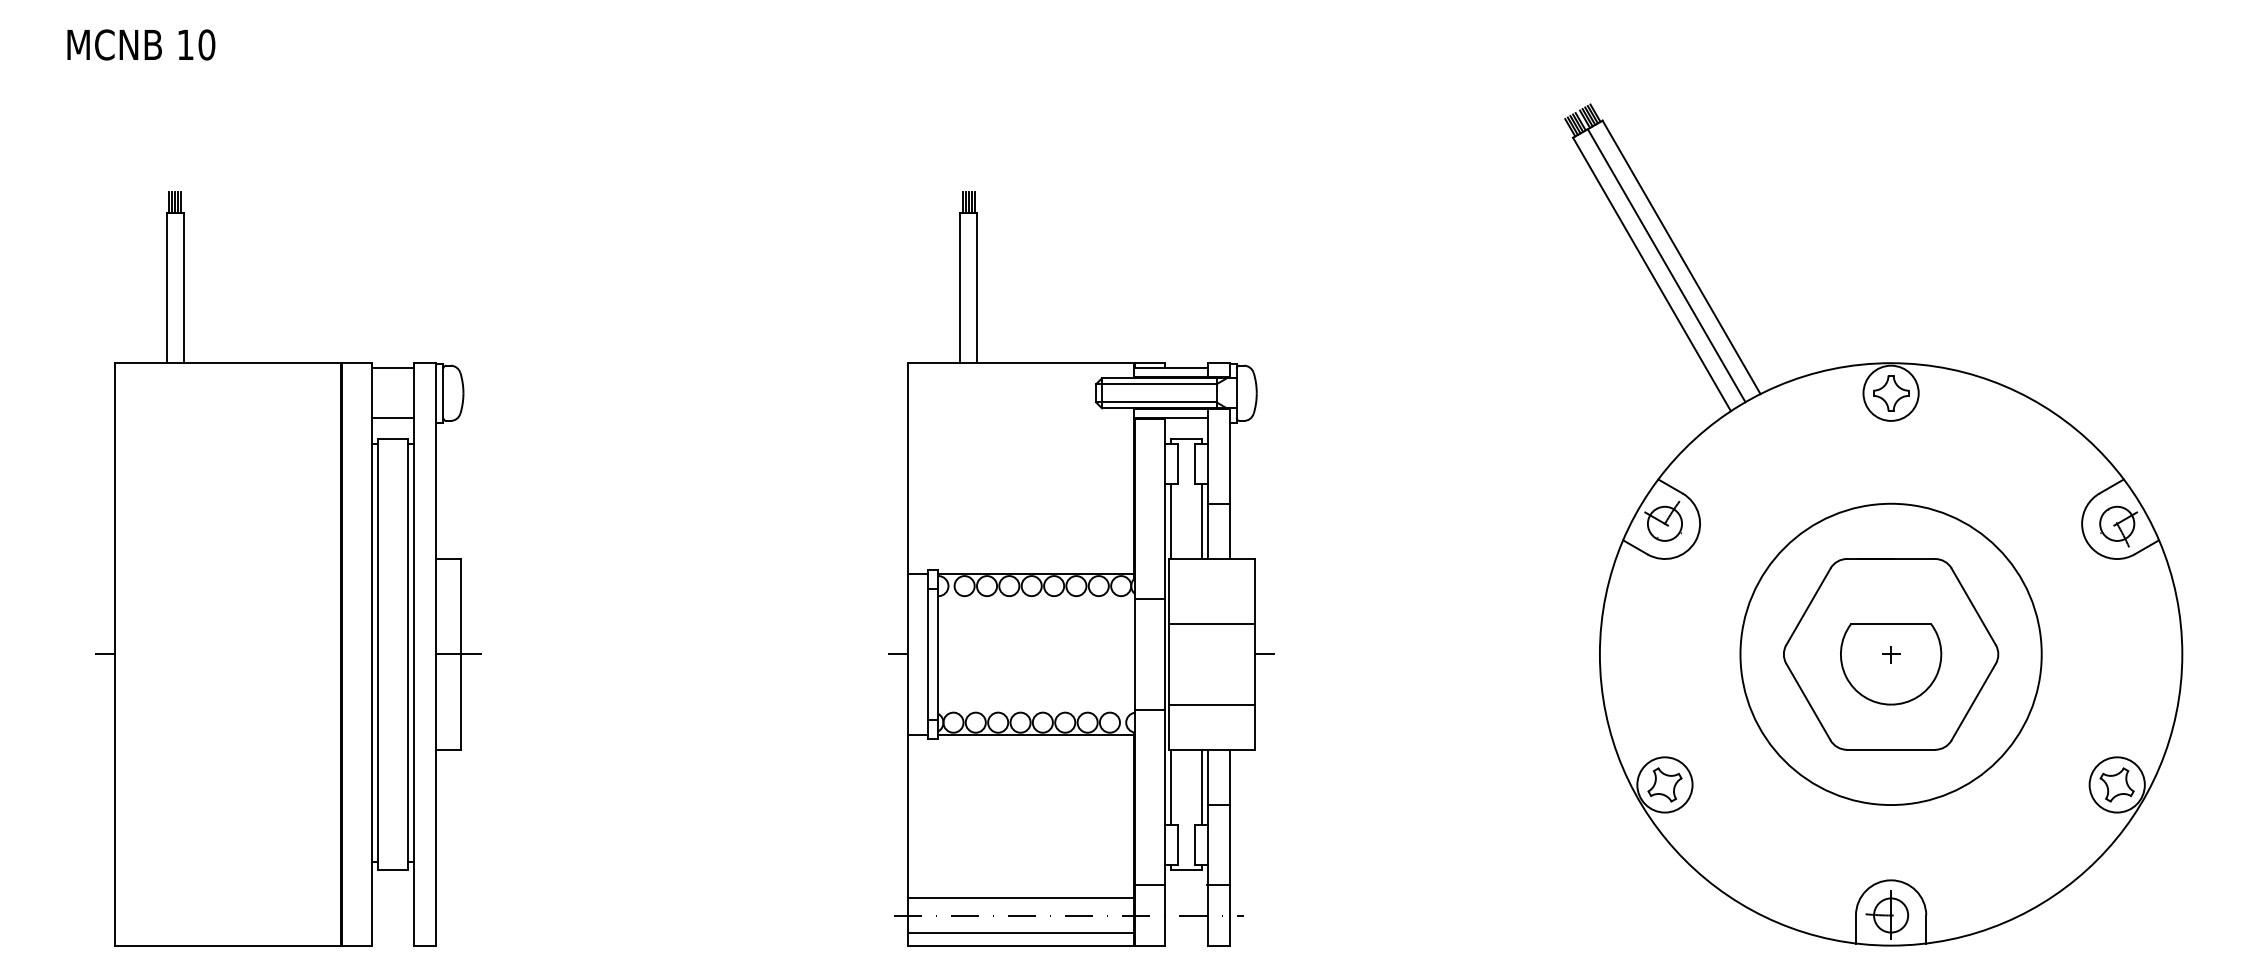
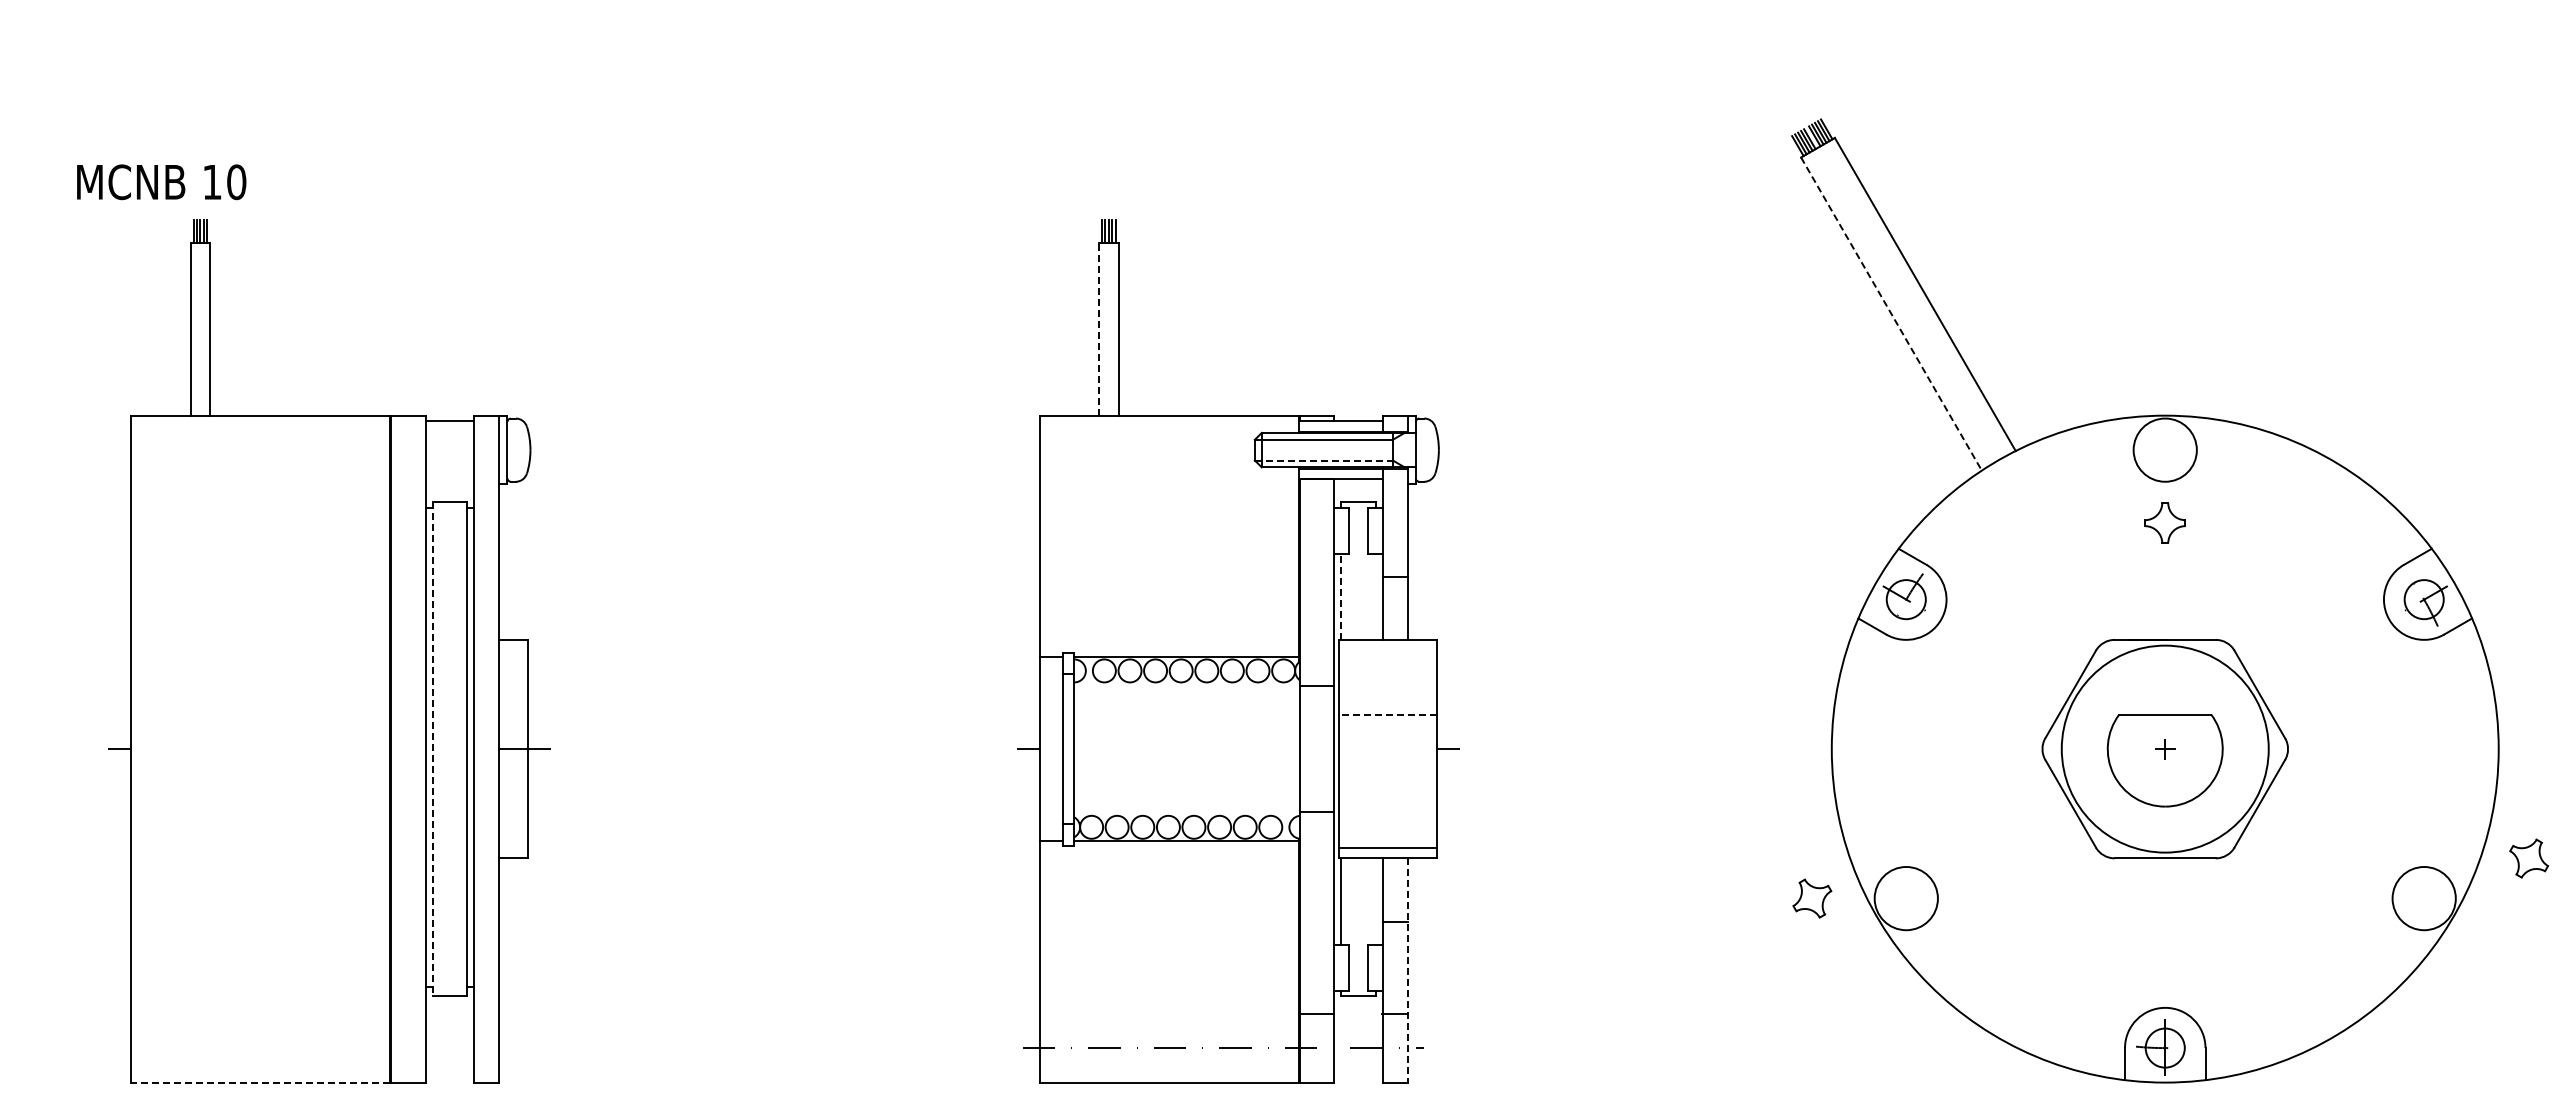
text: (141, 45) -> (161, 182), moved
line: (1666, 265) -> (1907, 303), removed
line: (1652, 274) -> (1891, 314), solid -> dashed
line: (960, 287) -> (1099, 328), solid -> dashed
part: (1890, 392) -> (2164, 522), moved
line: (1156, 402) -> (1323, 460), solid -> dashed
line: (392, 418) -> (449, 478), removed
line: (1171, 521) -> (1341, 596), solid -> dashed
line: (1201, 521) -> (1375, 596), removed
line: (1211, 624) -> (1387, 714), solid -> dashed
circle: (1890, 653) -> (2164, 748), size x0.6
line: (377, 654) -> (432, 749), solid -> dashed
line: (1211, 704) -> (1387, 847), moved
part: (1665, 784) -> (1812, 898), moved
part: (2117, 784) -> (2529, 858), moved
line: (1201, 787) -> (1375, 901), removed
line: (1229, 847) -> (1407, 970), solid -> dashed
line: (1020, 898) -> (1168, 1028), removed
line: (1020, 932) -> (1168, 1067), removed
line: (227, 945) -> (260, 1082), solid -> dashed

